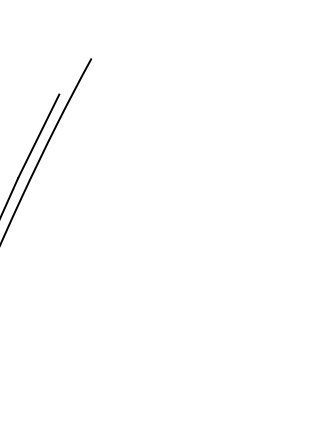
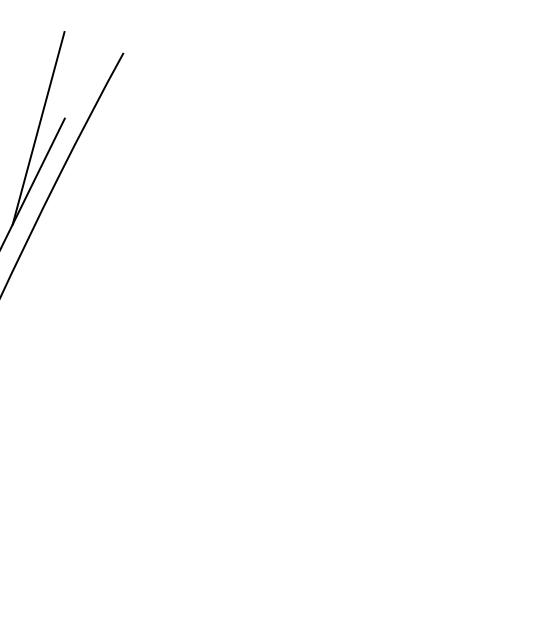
line: (44, 99) -> (37, 127), added

